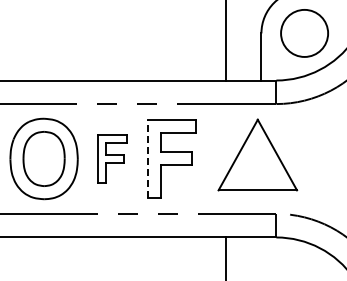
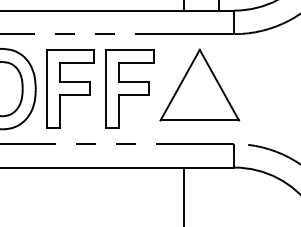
part: (257, 154) -> (199, 84), moved
part: (112, 158) -> (70, 88), size x1.67
line: (148, 158) -> (106, 88), dashed -> solid

